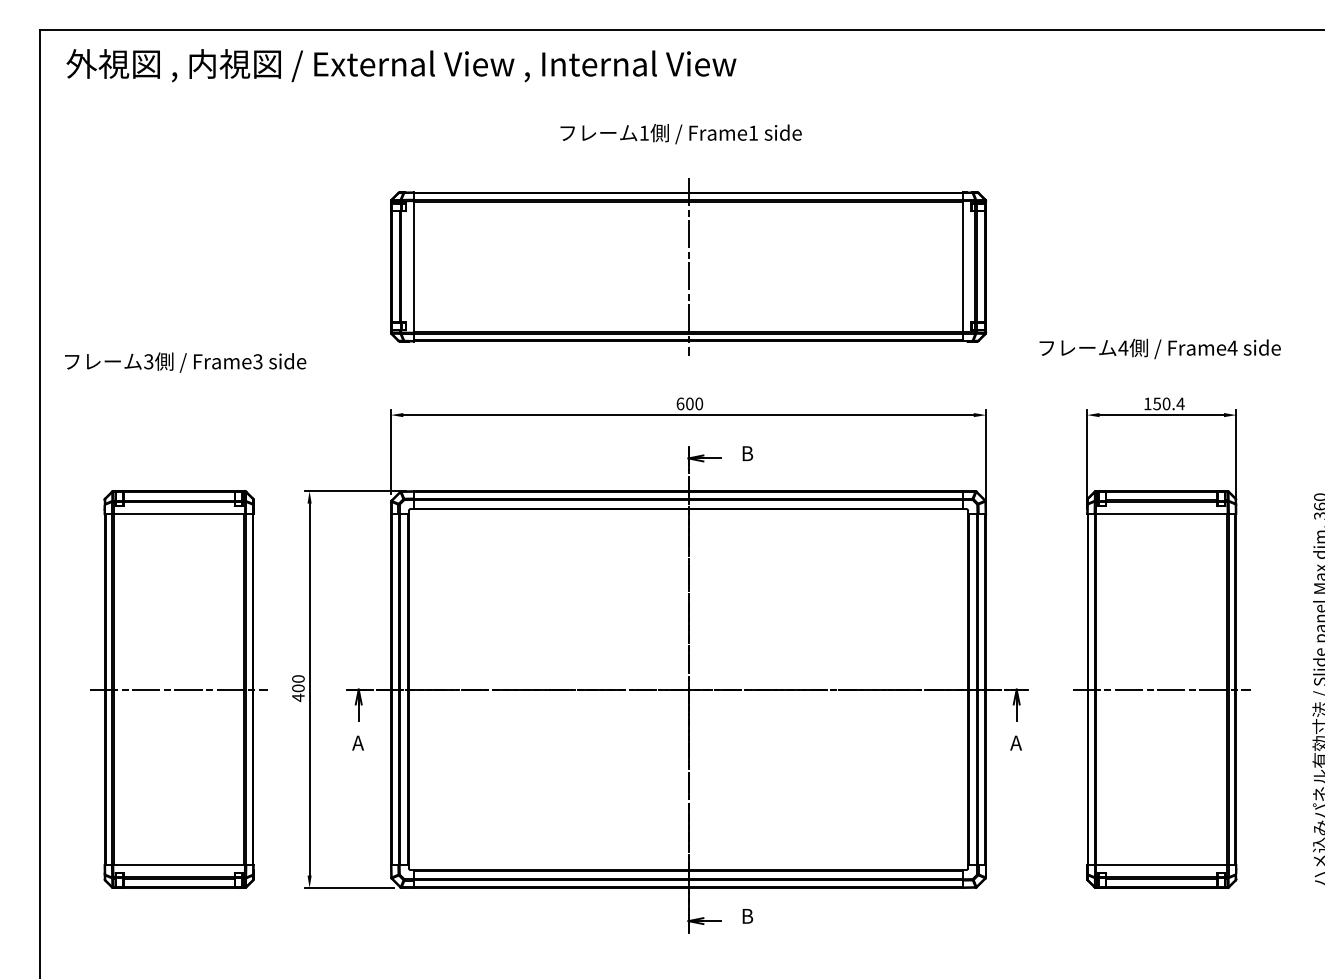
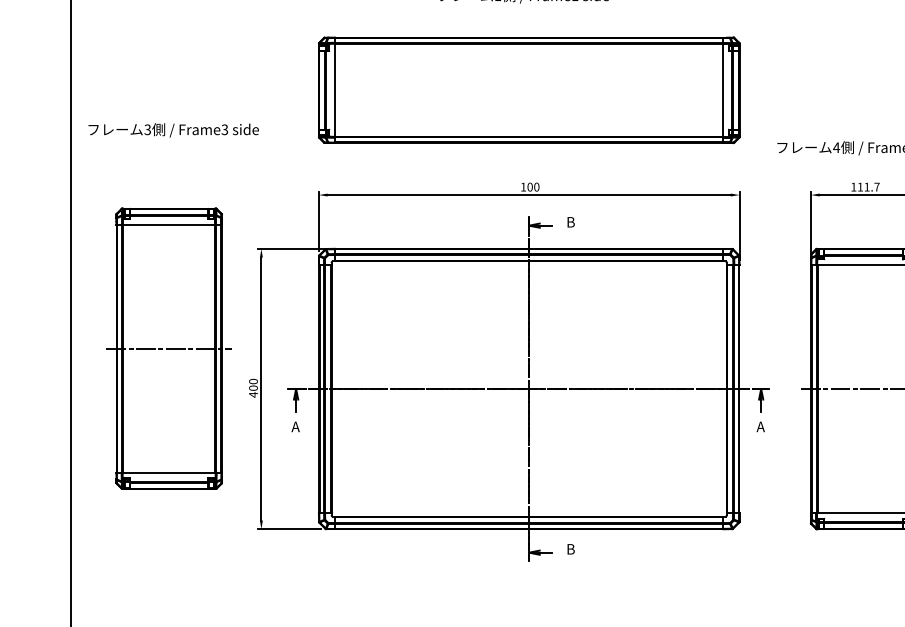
line: (688, 266) -> (529, 90), removed
text: (185, 362) -> (173, 130), moved
text: (680, 403) -> (523, 186), 600 -> 100
text: (1168, 403) -> (868, 186), 150.4 -> 111.7
part: (178, 689) -> (168, 348), moved

